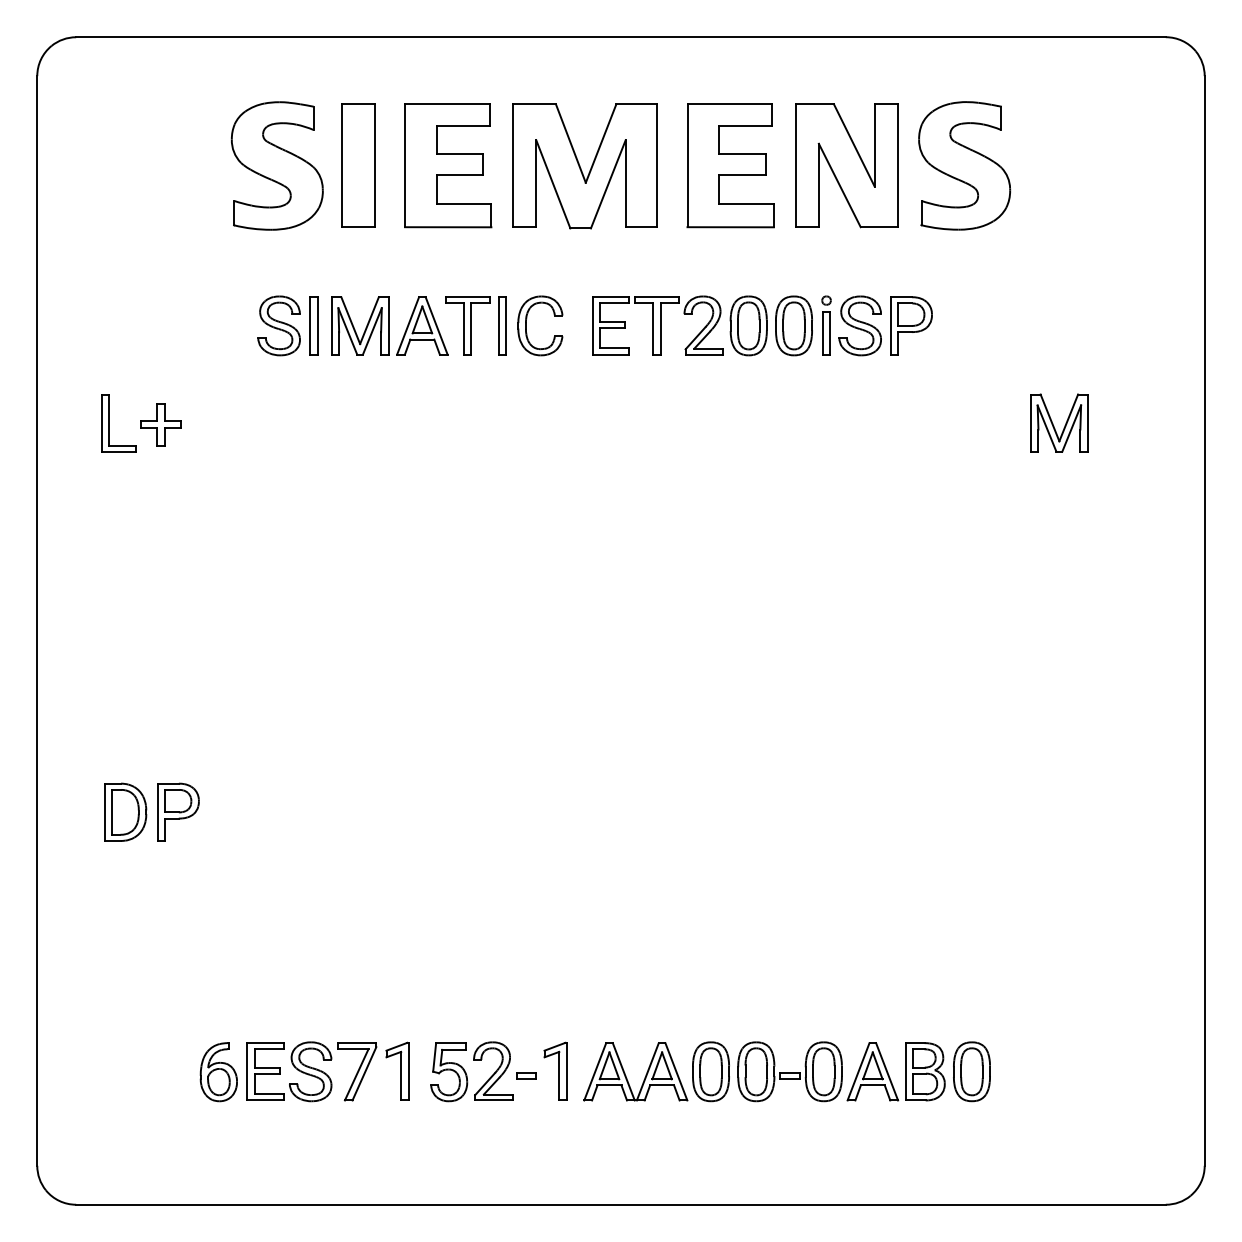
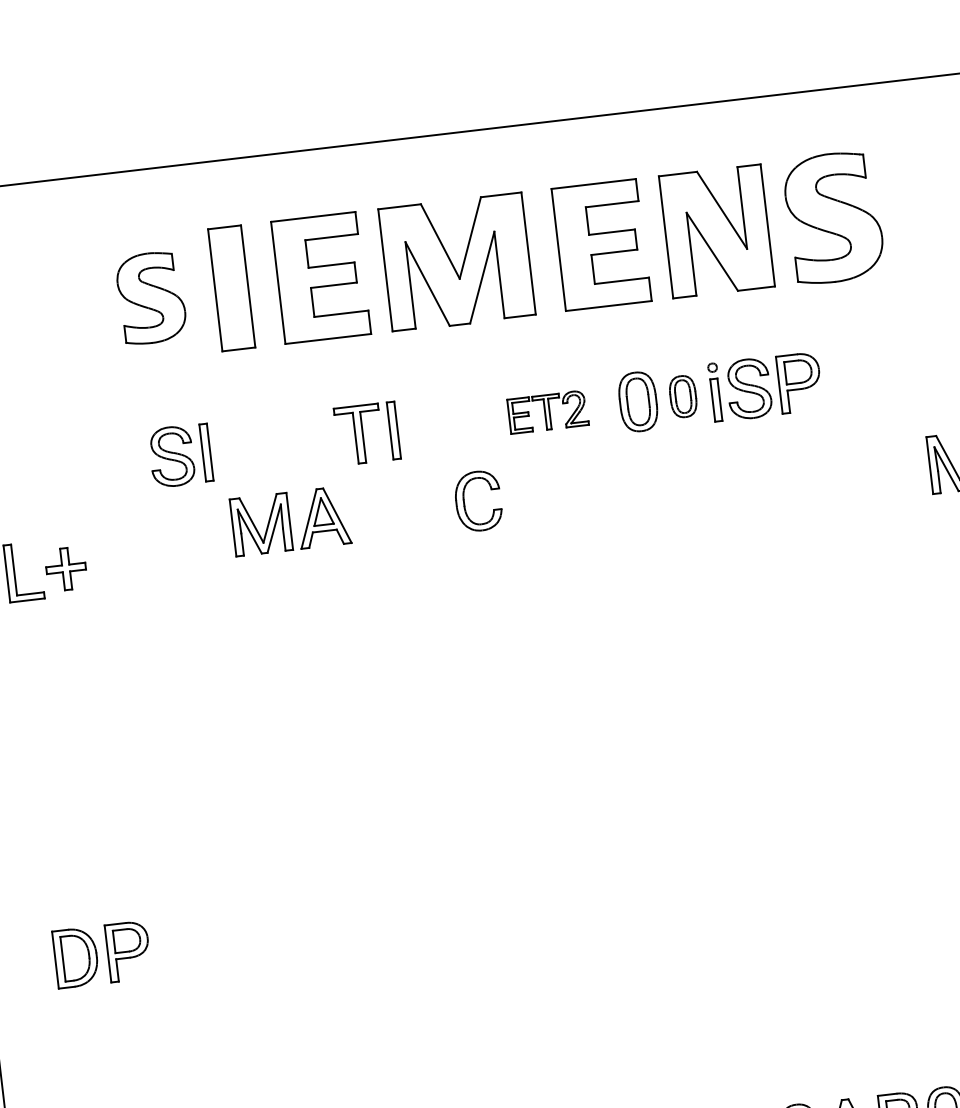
part: (277, 165) -> (151, 297), size x0.7
part: (389, 325) -> (290, 520), moved
part: (526, 325) -> (464, 502), moved
part: (657, 325) -> (547, 412), size x0.6
part: (793, 325) -> (682, 396), size x0.7

